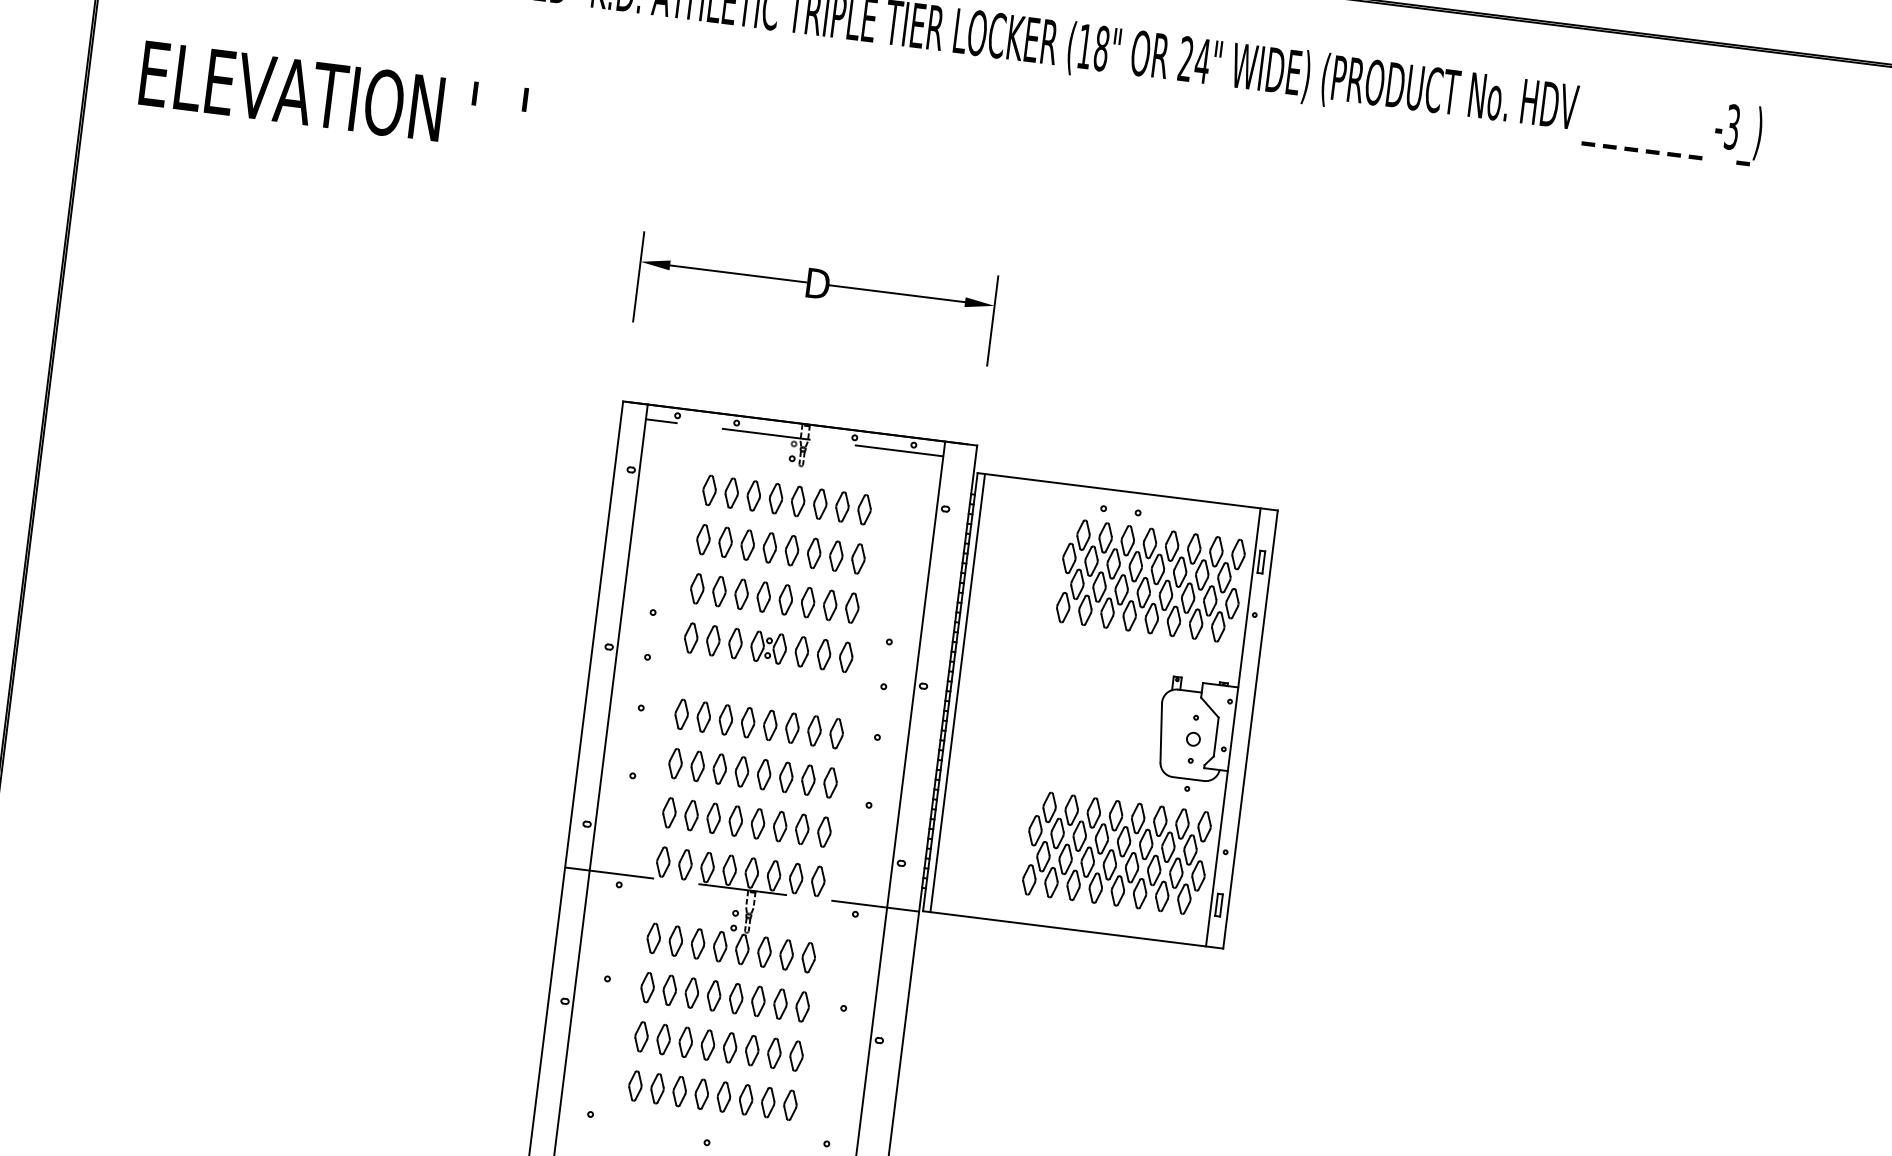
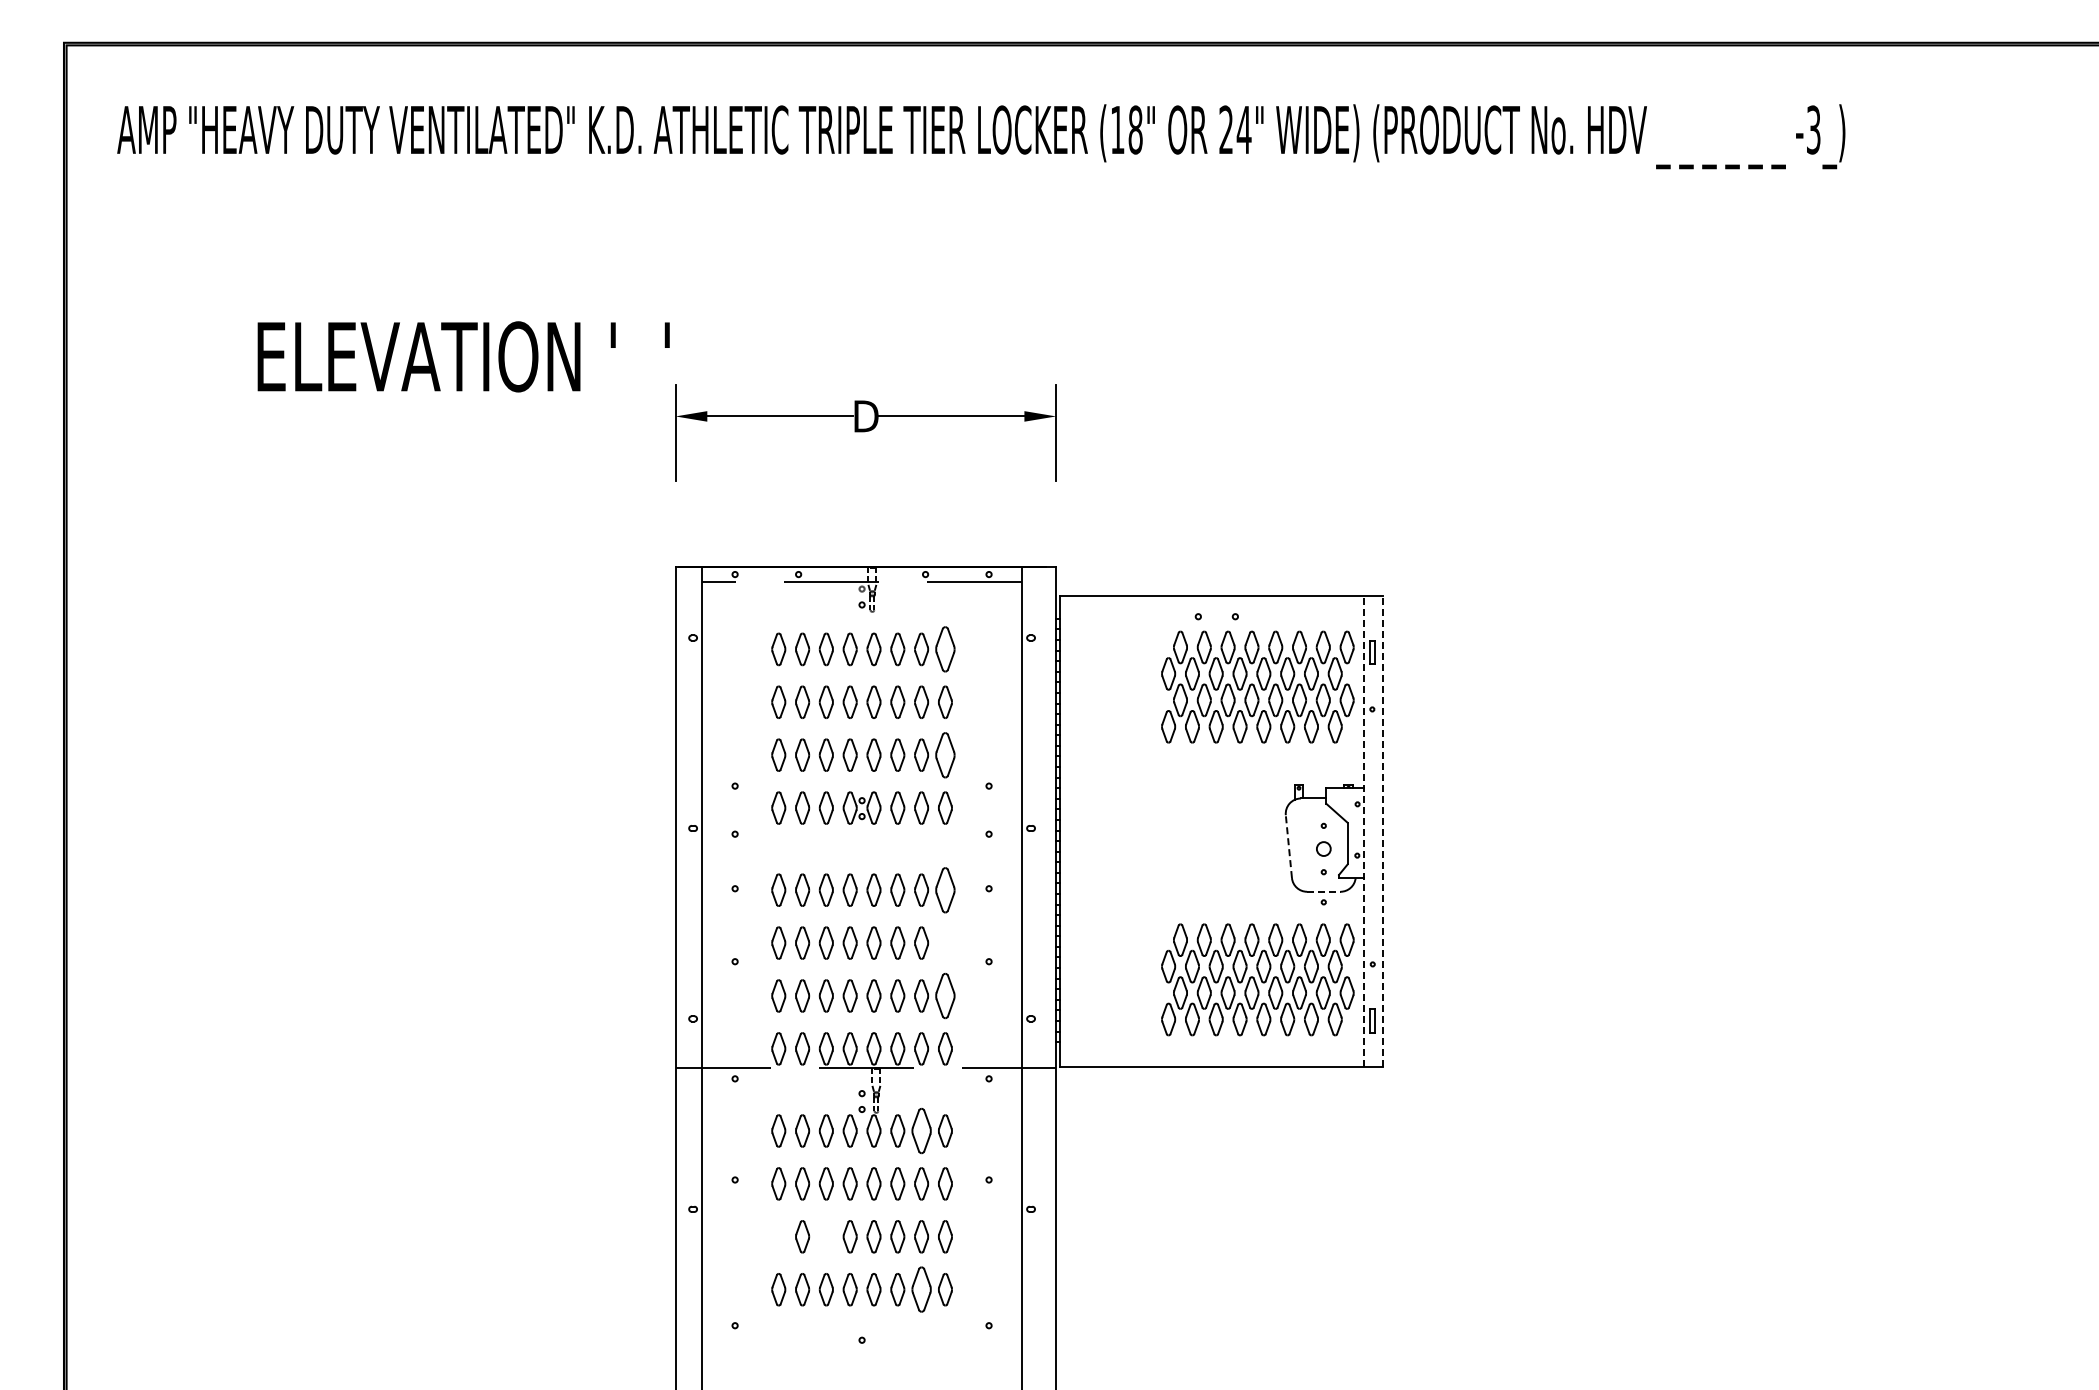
text: (333, 96) -> (463, 356), moved
part: (864, 509) -> (945, 649), size x1.4
part: (852, 607) -> (945, 754), size x1.4
line: (958, 692) -> (1068, 830), removed
line: (1233, 726) -> (1364, 830), solid -> dashed
line: (1250, 728) -> (1382, 830), solid -> dashed
line: (1160, 732) -> (1288, 846), solid -> dashed
part: (836, 733) -> (945, 889), size x1.4
line: (1188, 778) -> (1323, 891), solid -> dashed
part: (830, 782) -> (945, 942), removed
part: (824, 831) -> (945, 995), size x1.4
part: (786, 954) -> (921, 1130), size x1.4
part: (641, 1036) -> (778, 1236), removed
part: (685, 1041) -> (825, 1236), removed
part: (768, 1102) -> (921, 1289), size x1.4

